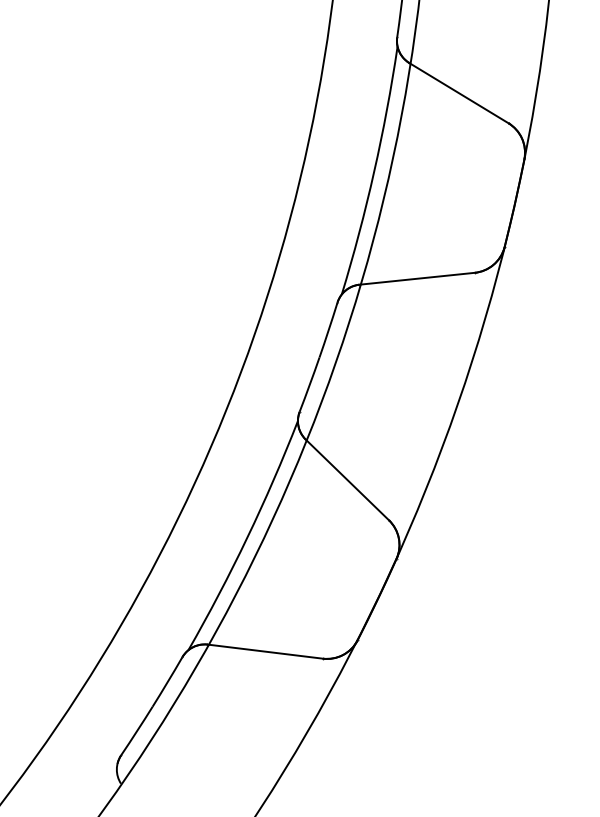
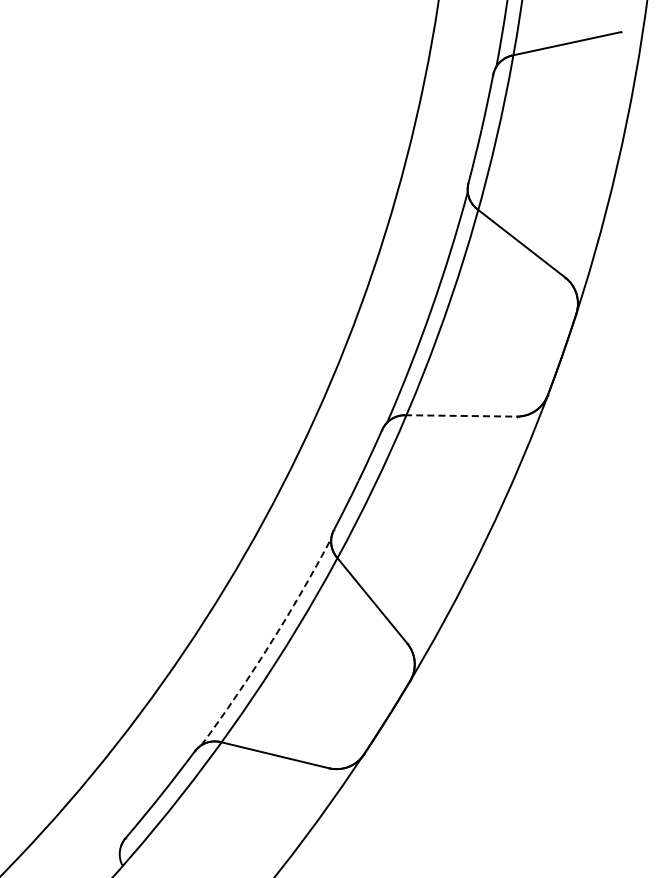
line: (416, 278) -> (460, 415), solid -> dashed
arc: (247, 537) -> (270, 644), solid -> dashed

